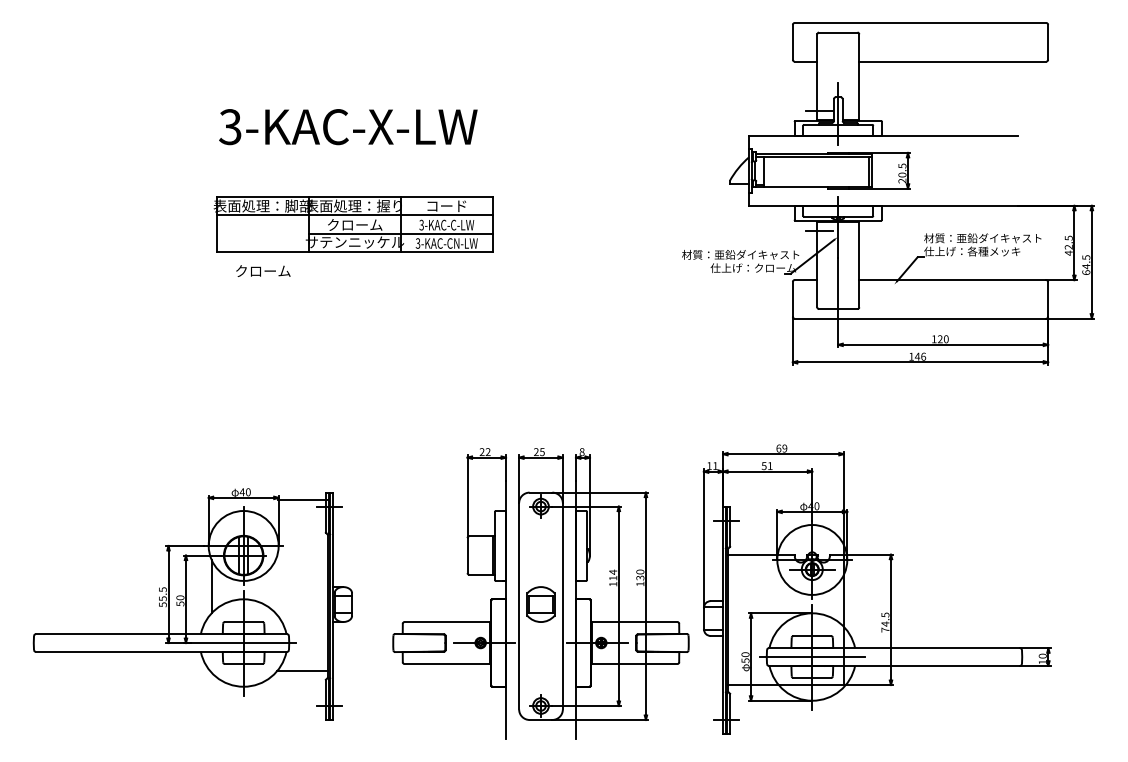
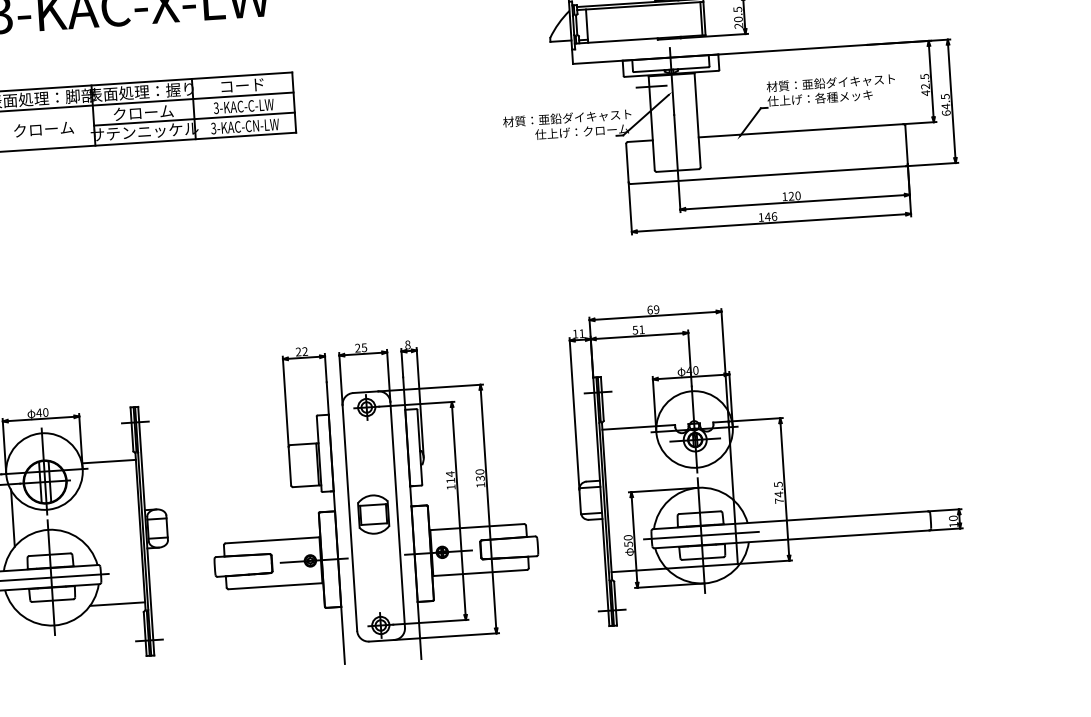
text: (263, 270) -> (44, 128), moved
line: (302, 499) -> (108, 461), moved
part: (876, 589) -> (766, 457), moved

